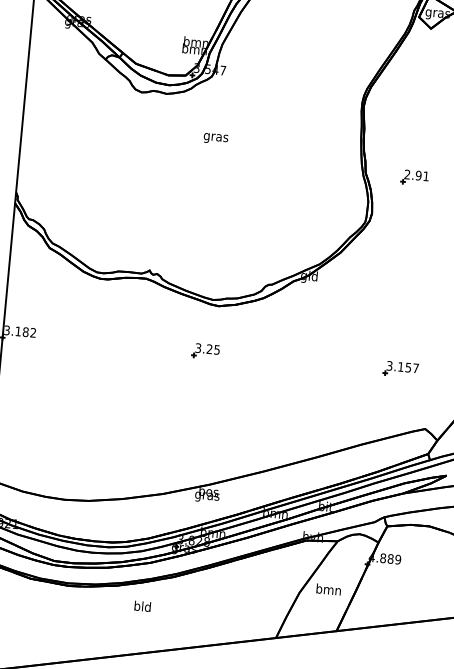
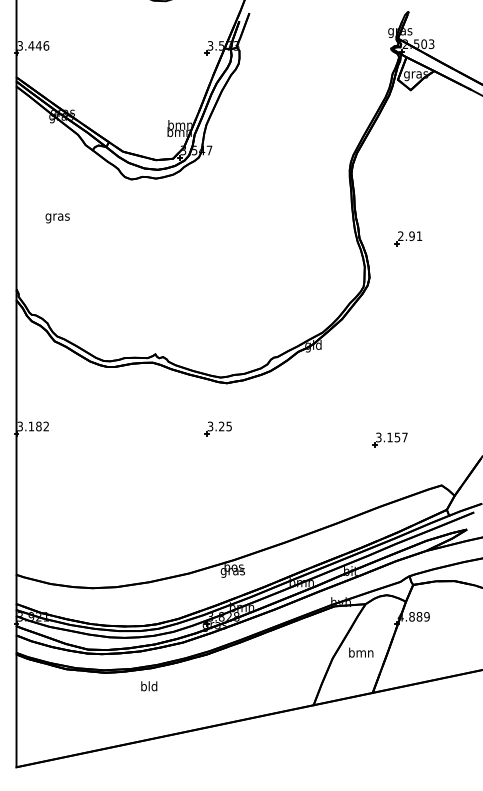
text: (215, 138) -> (57, 218), moved
part: (400, 368) -> (389, 439), moved
text: (142, 606) -> (149, 686), moved

